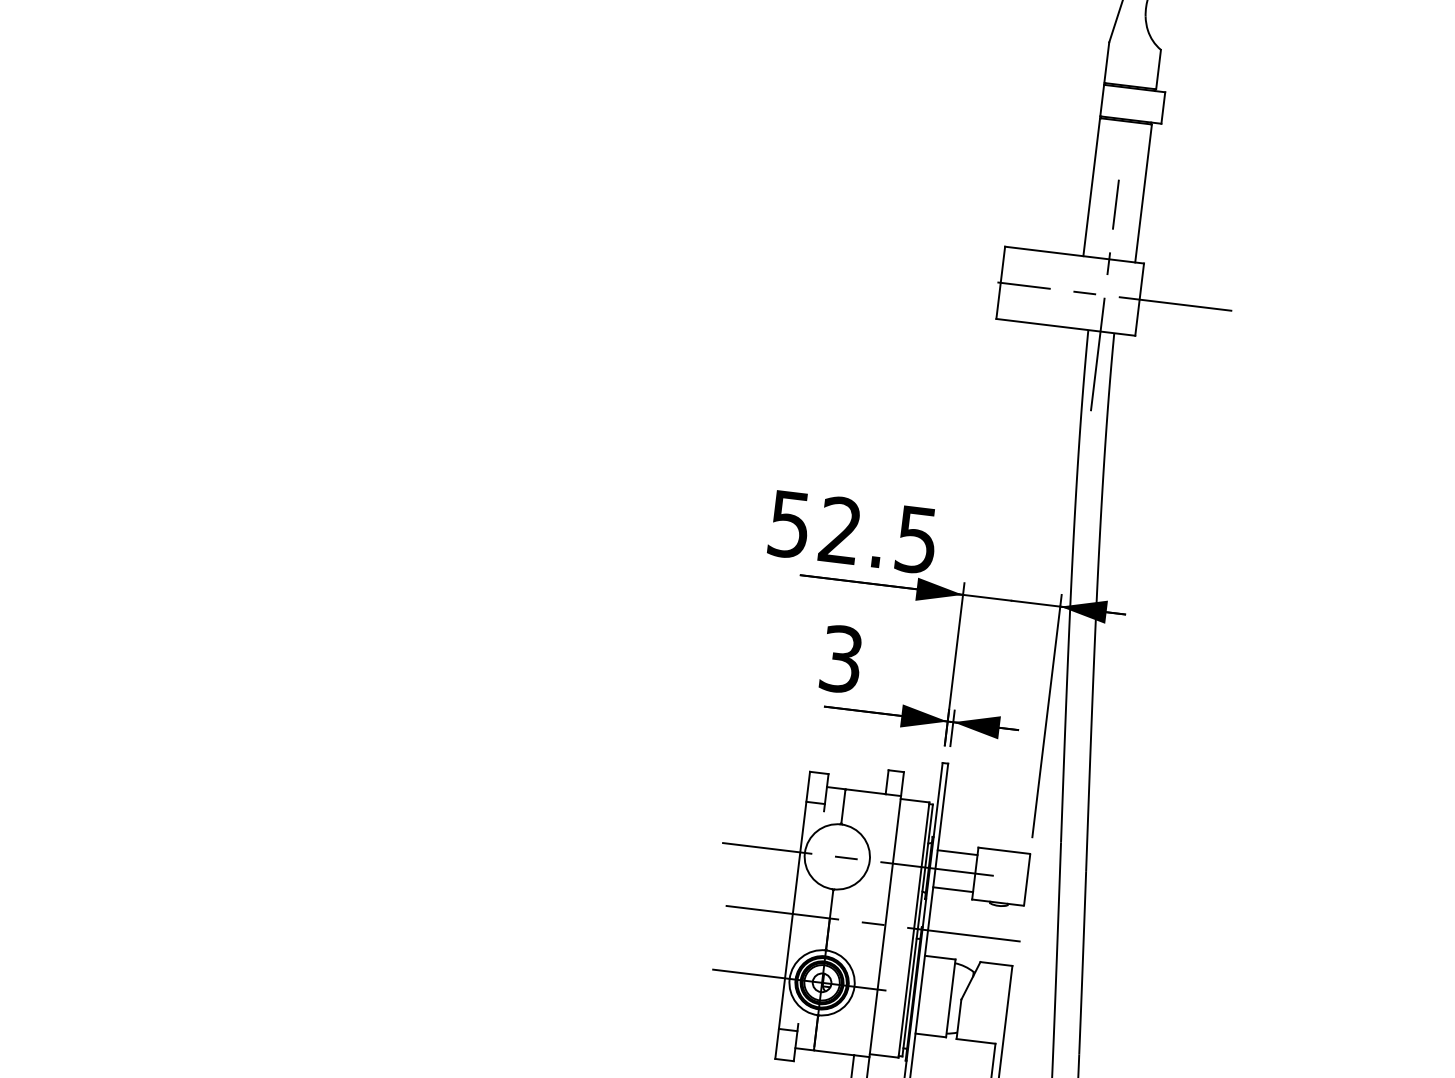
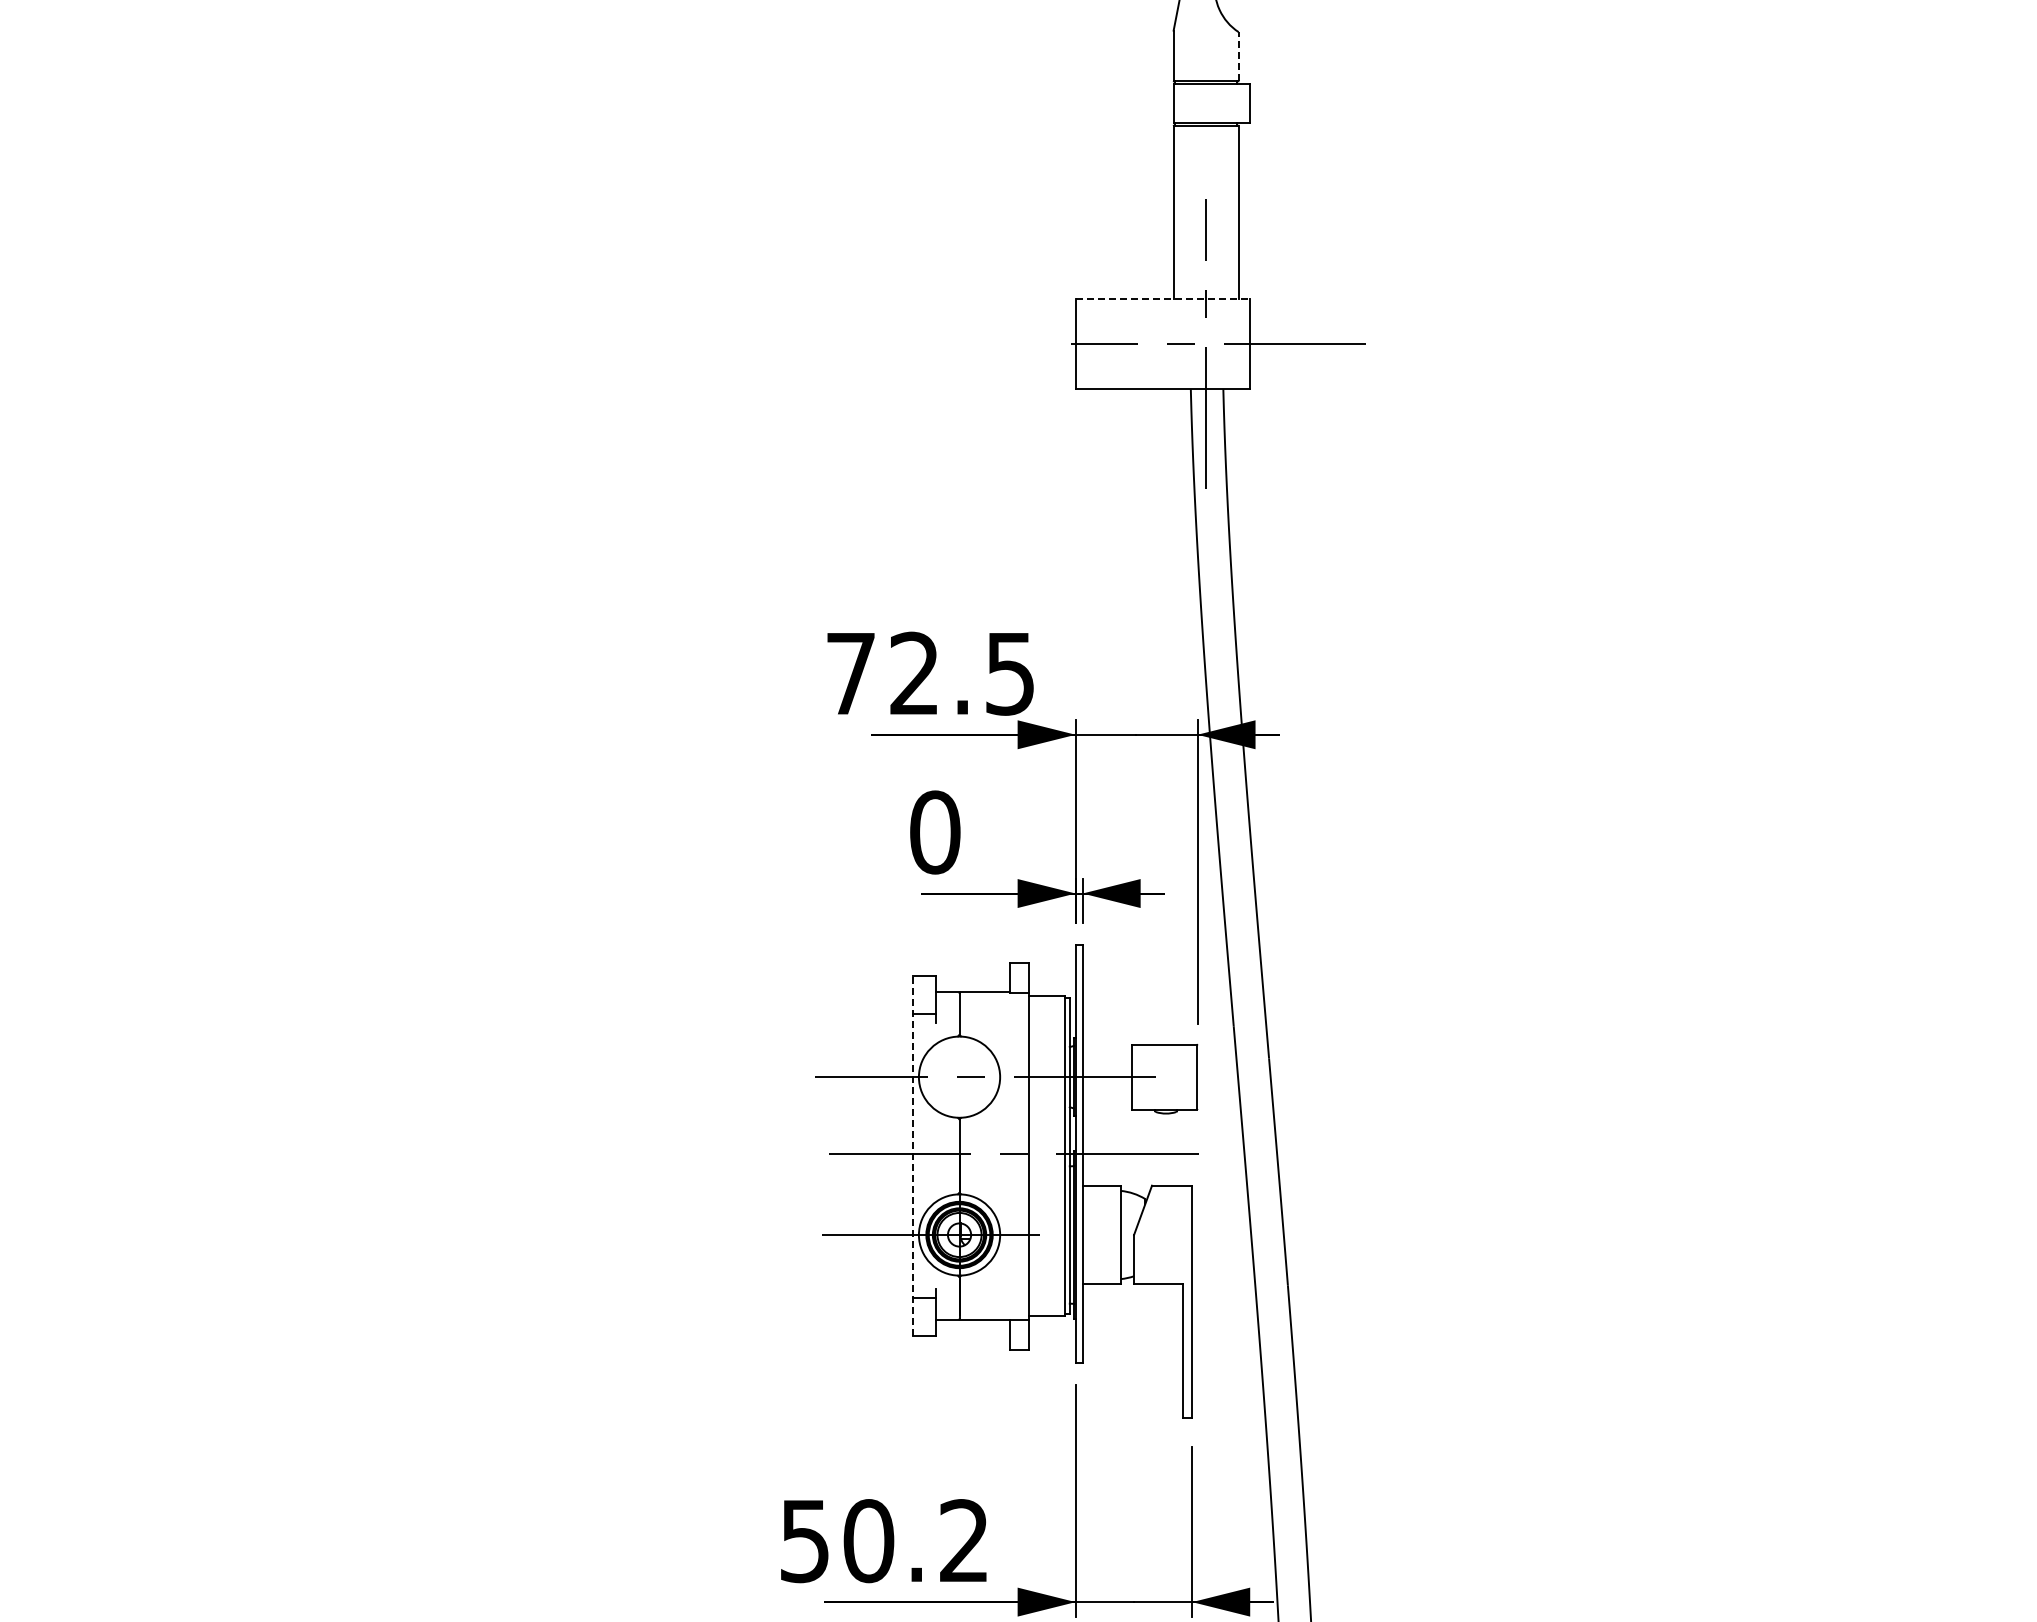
line: (1158, 69) -> (1238, 56), solid -> dashed
line: (1075, 255) -> (1163, 298), solid -> dashed
text: (789, 525) -> (850, 674), 52.5 -> 72.5
text: (841, 659) -> (935, 832), 3 -> 0
line: (957, 852) -> (1107, 1053), removed
line: (953, 889) -> (1107, 1100), removed
line: (792, 915) -> (913, 1156), solid -> dashed

